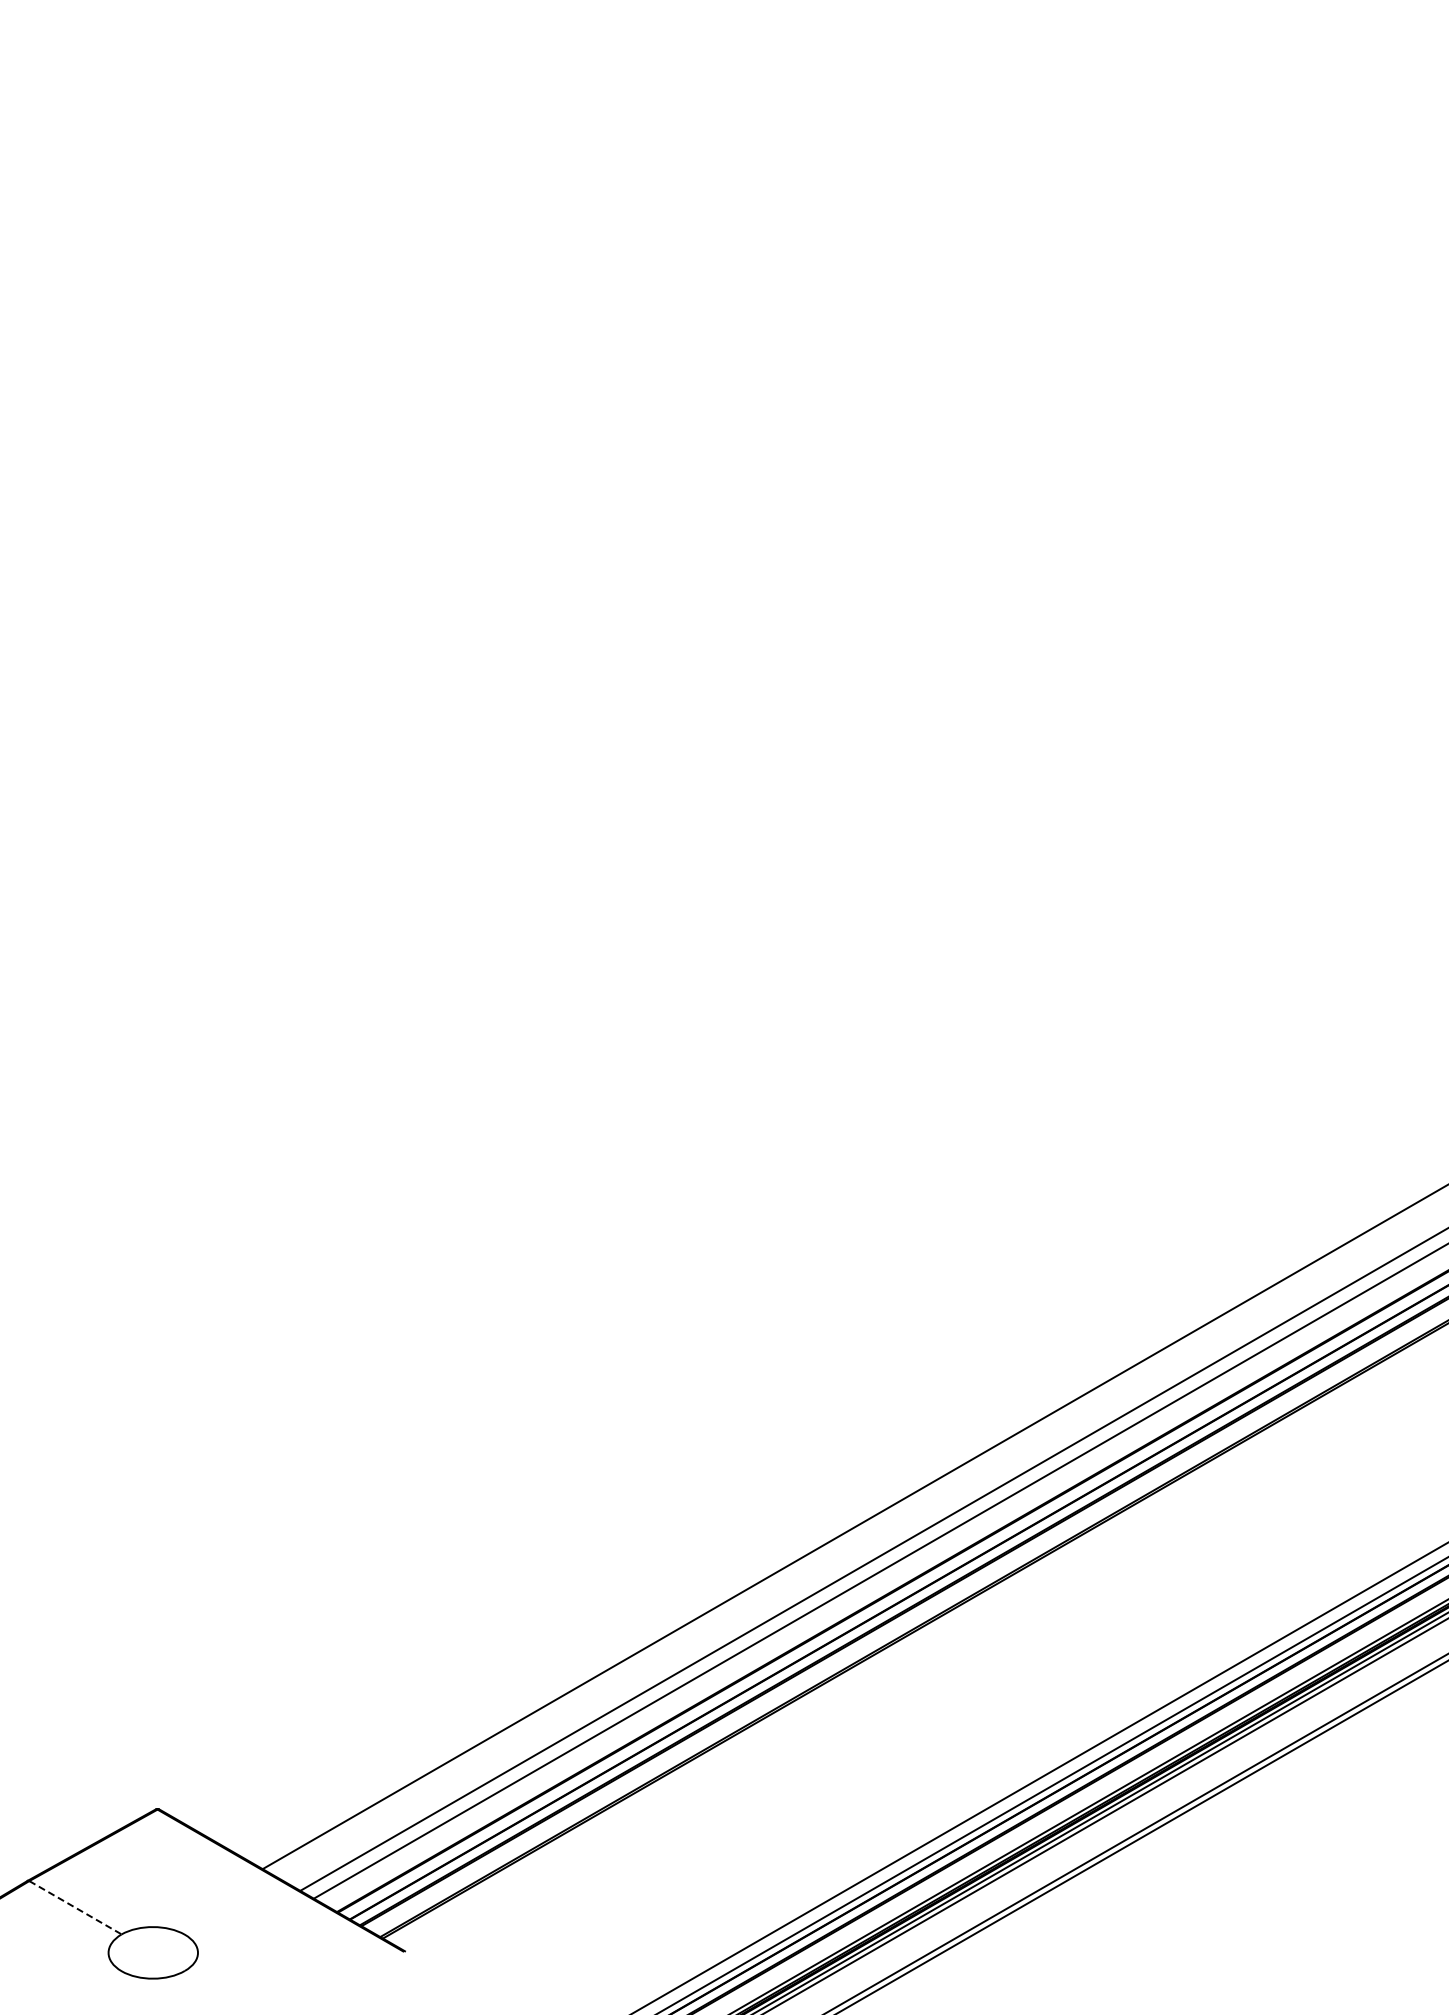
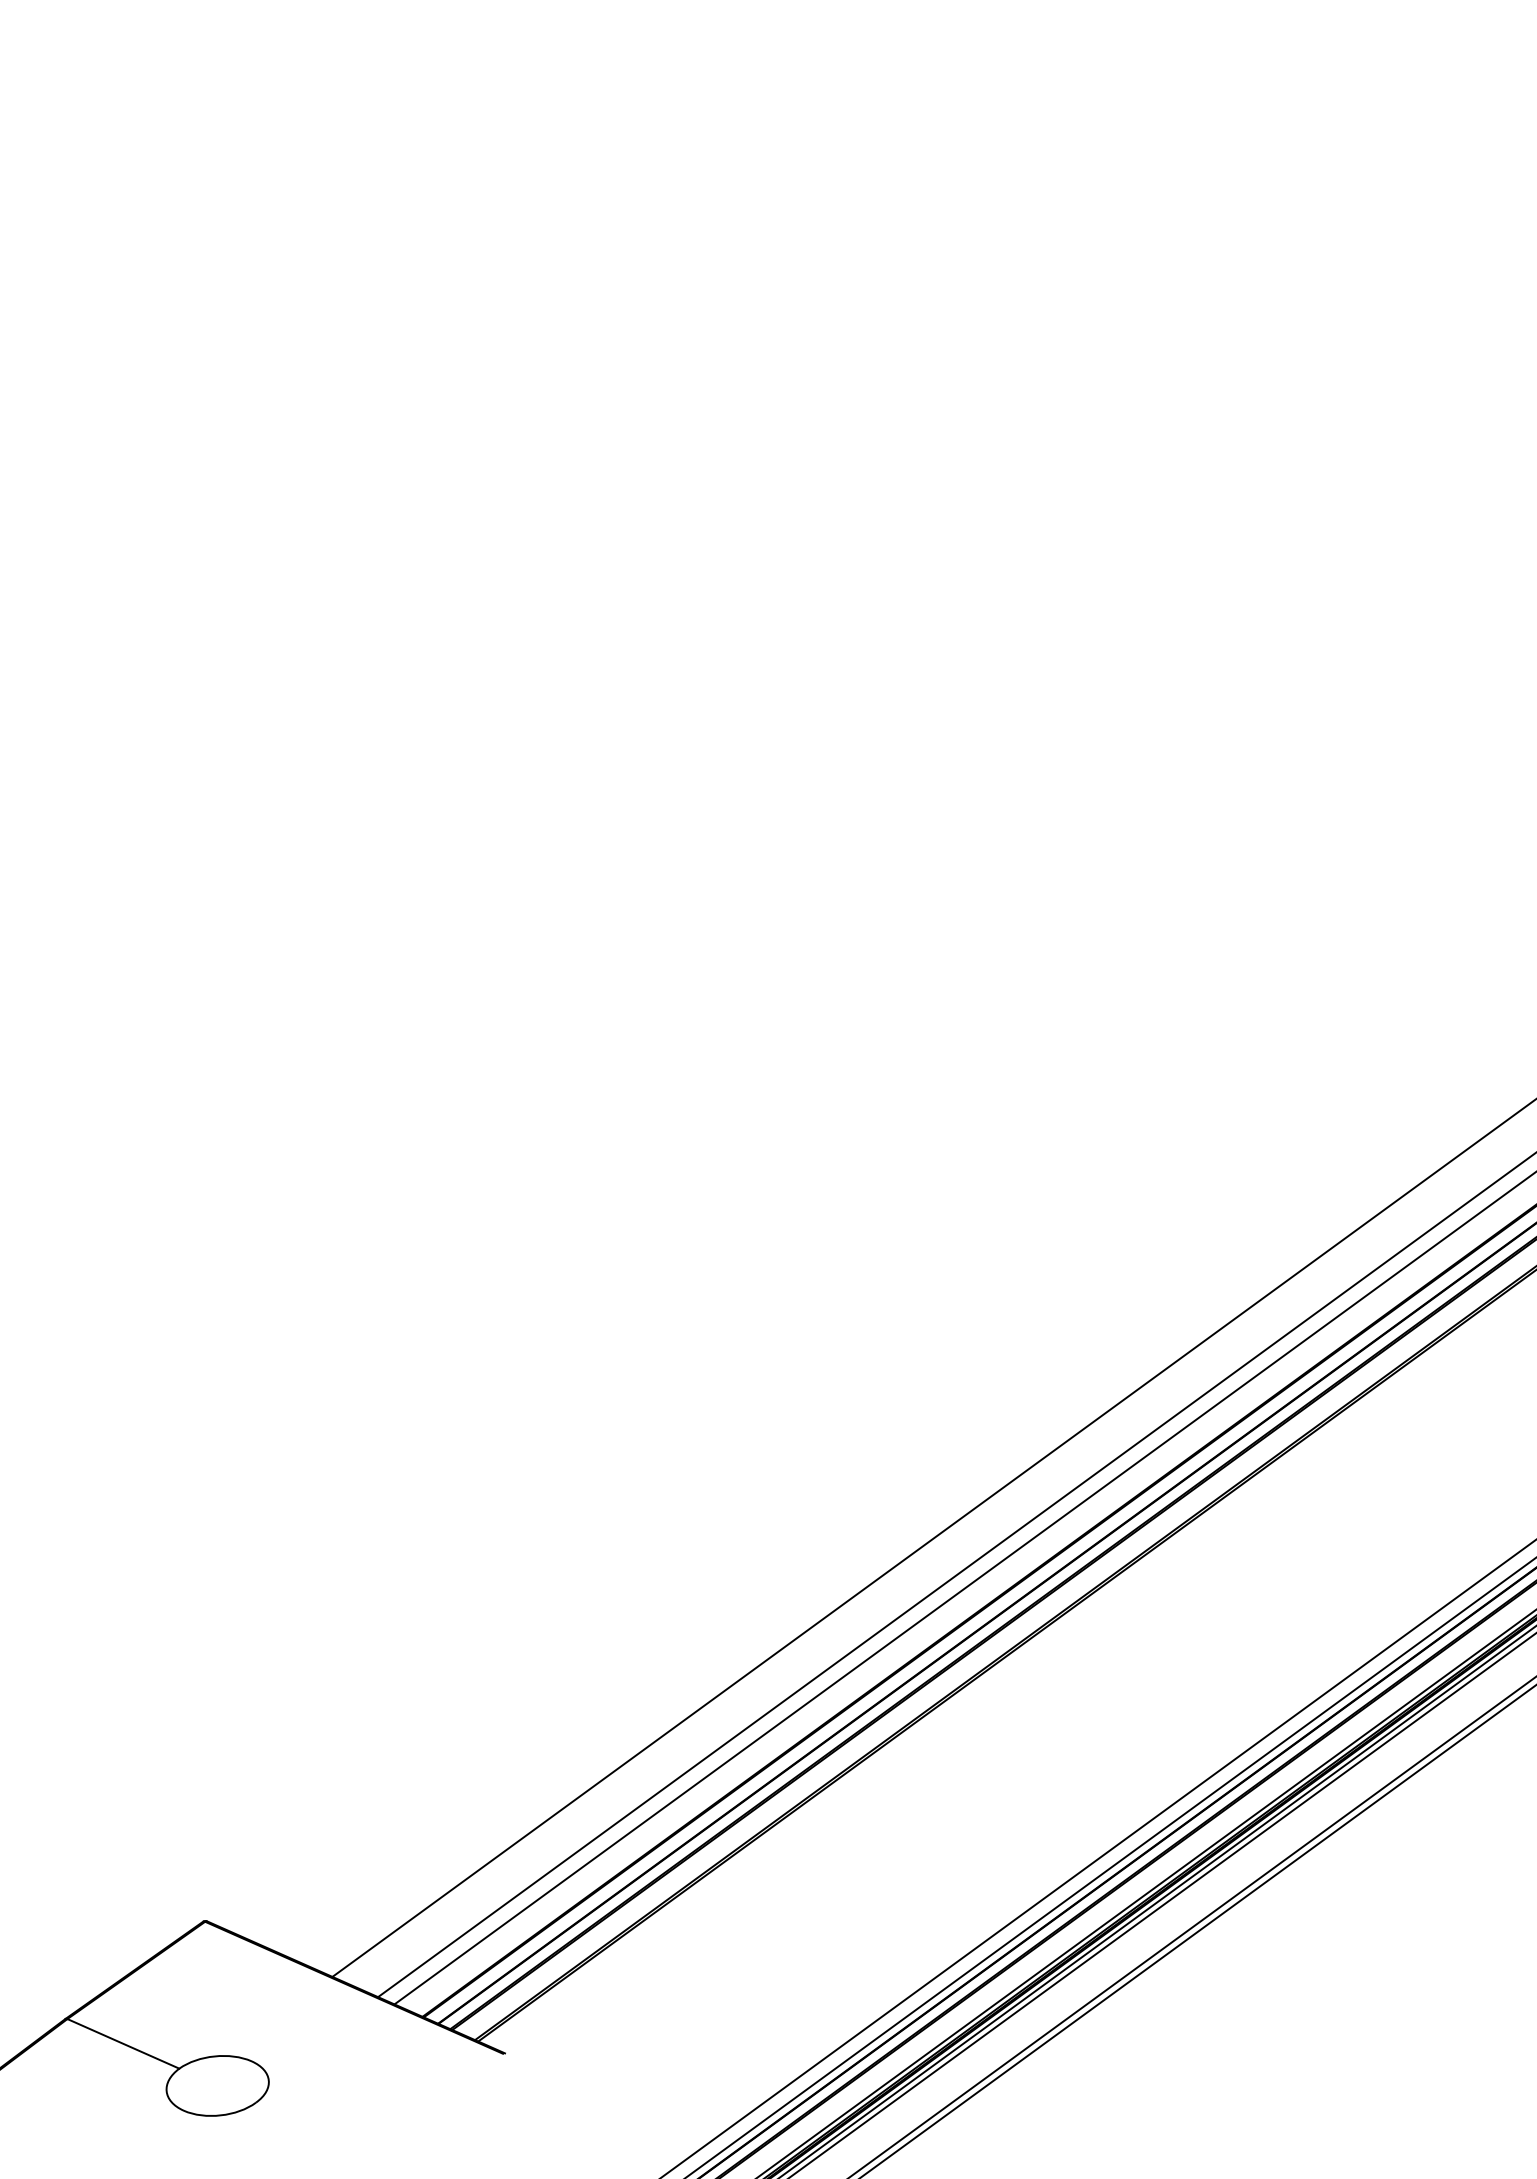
line: (75, 1908) -> (123, 2044), dashed -> solid

